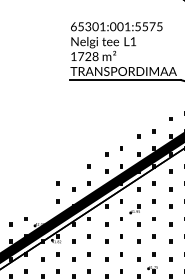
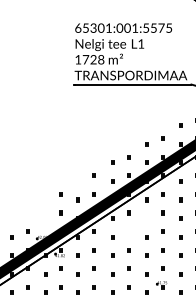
part: (129, 212) -> (137, 224), removed

